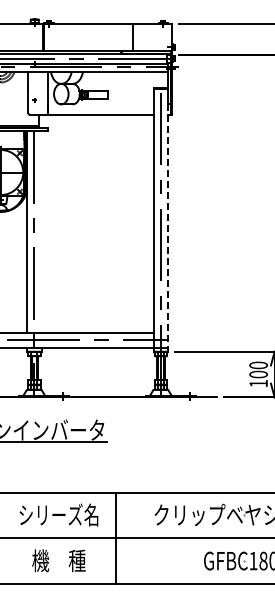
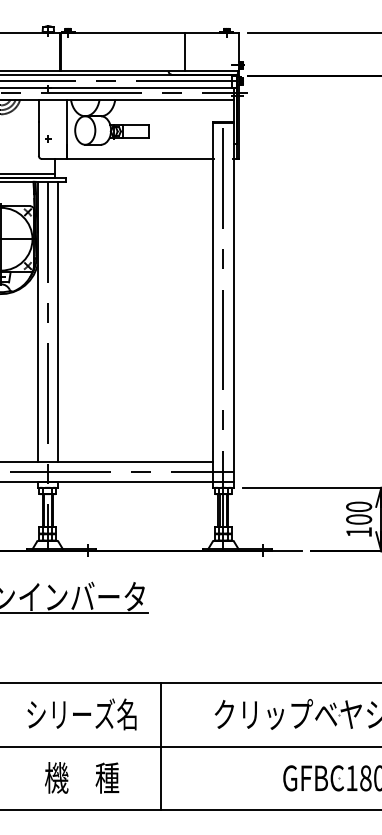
line: (168, 225) -> (234, 312), dashed -> solid
line: (41, 231) -> (57, 321), added

